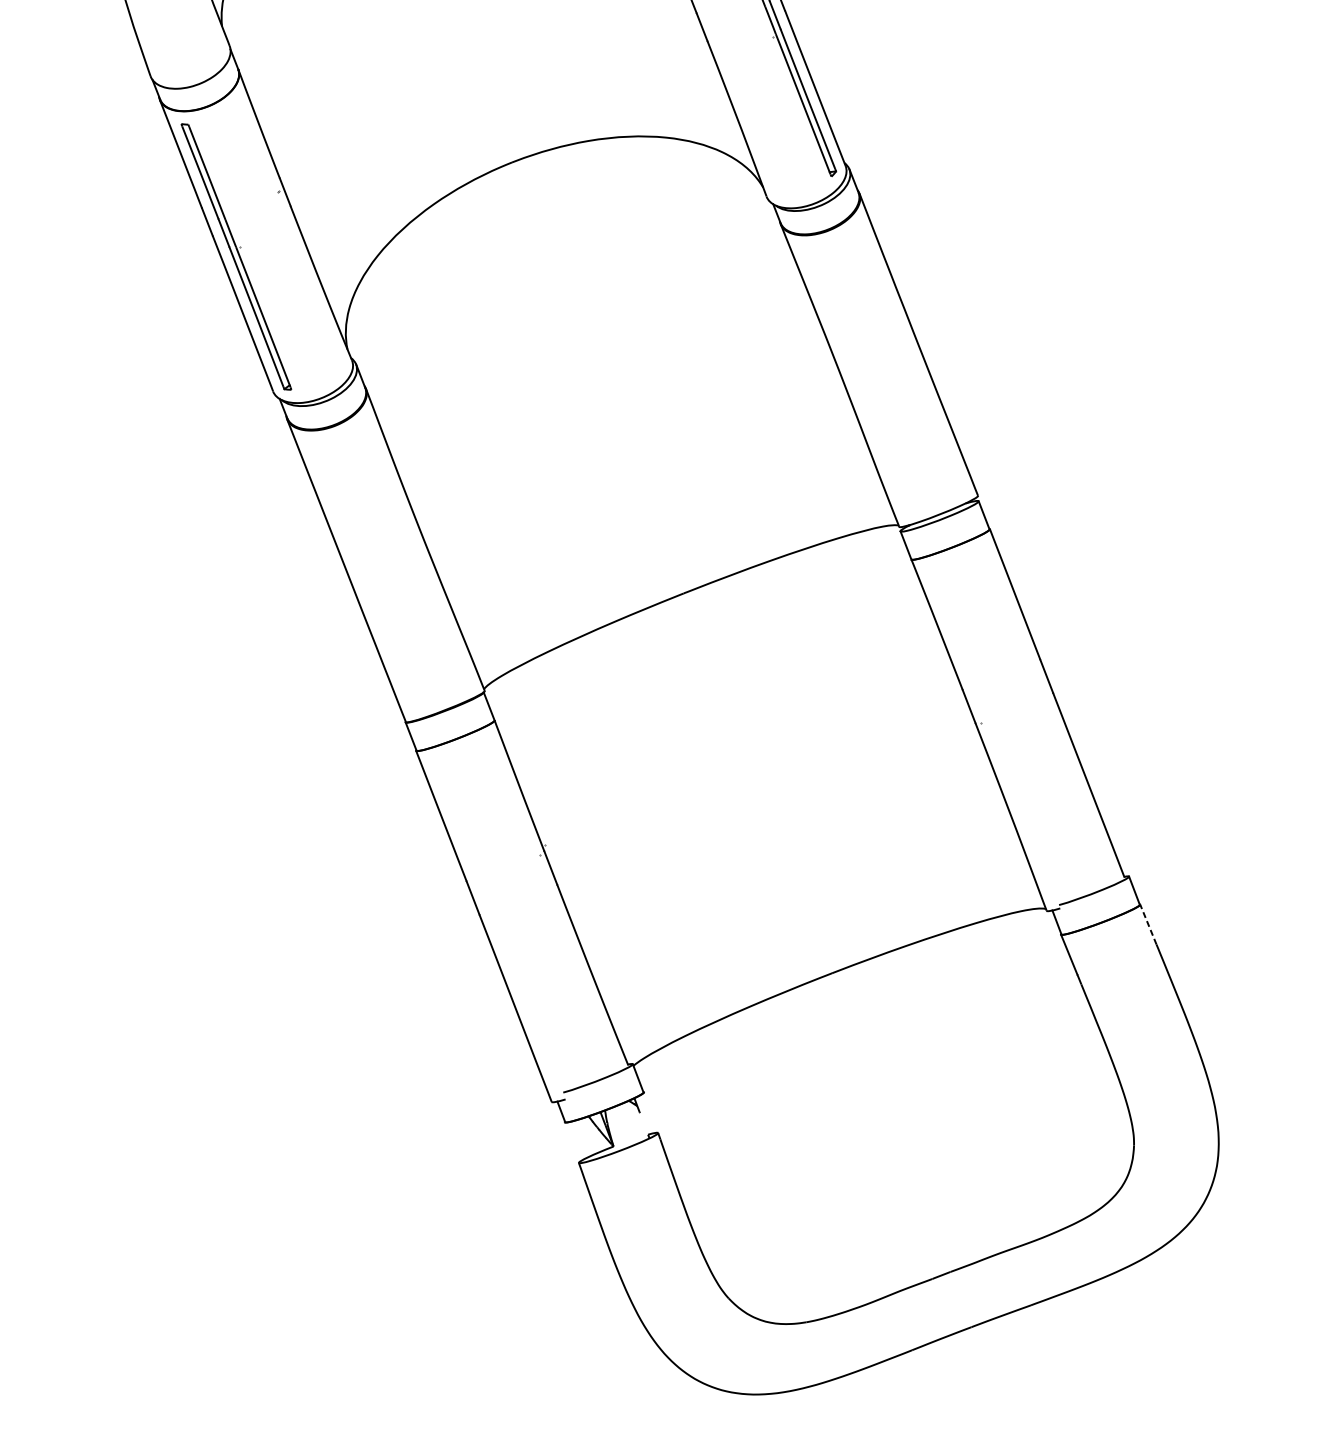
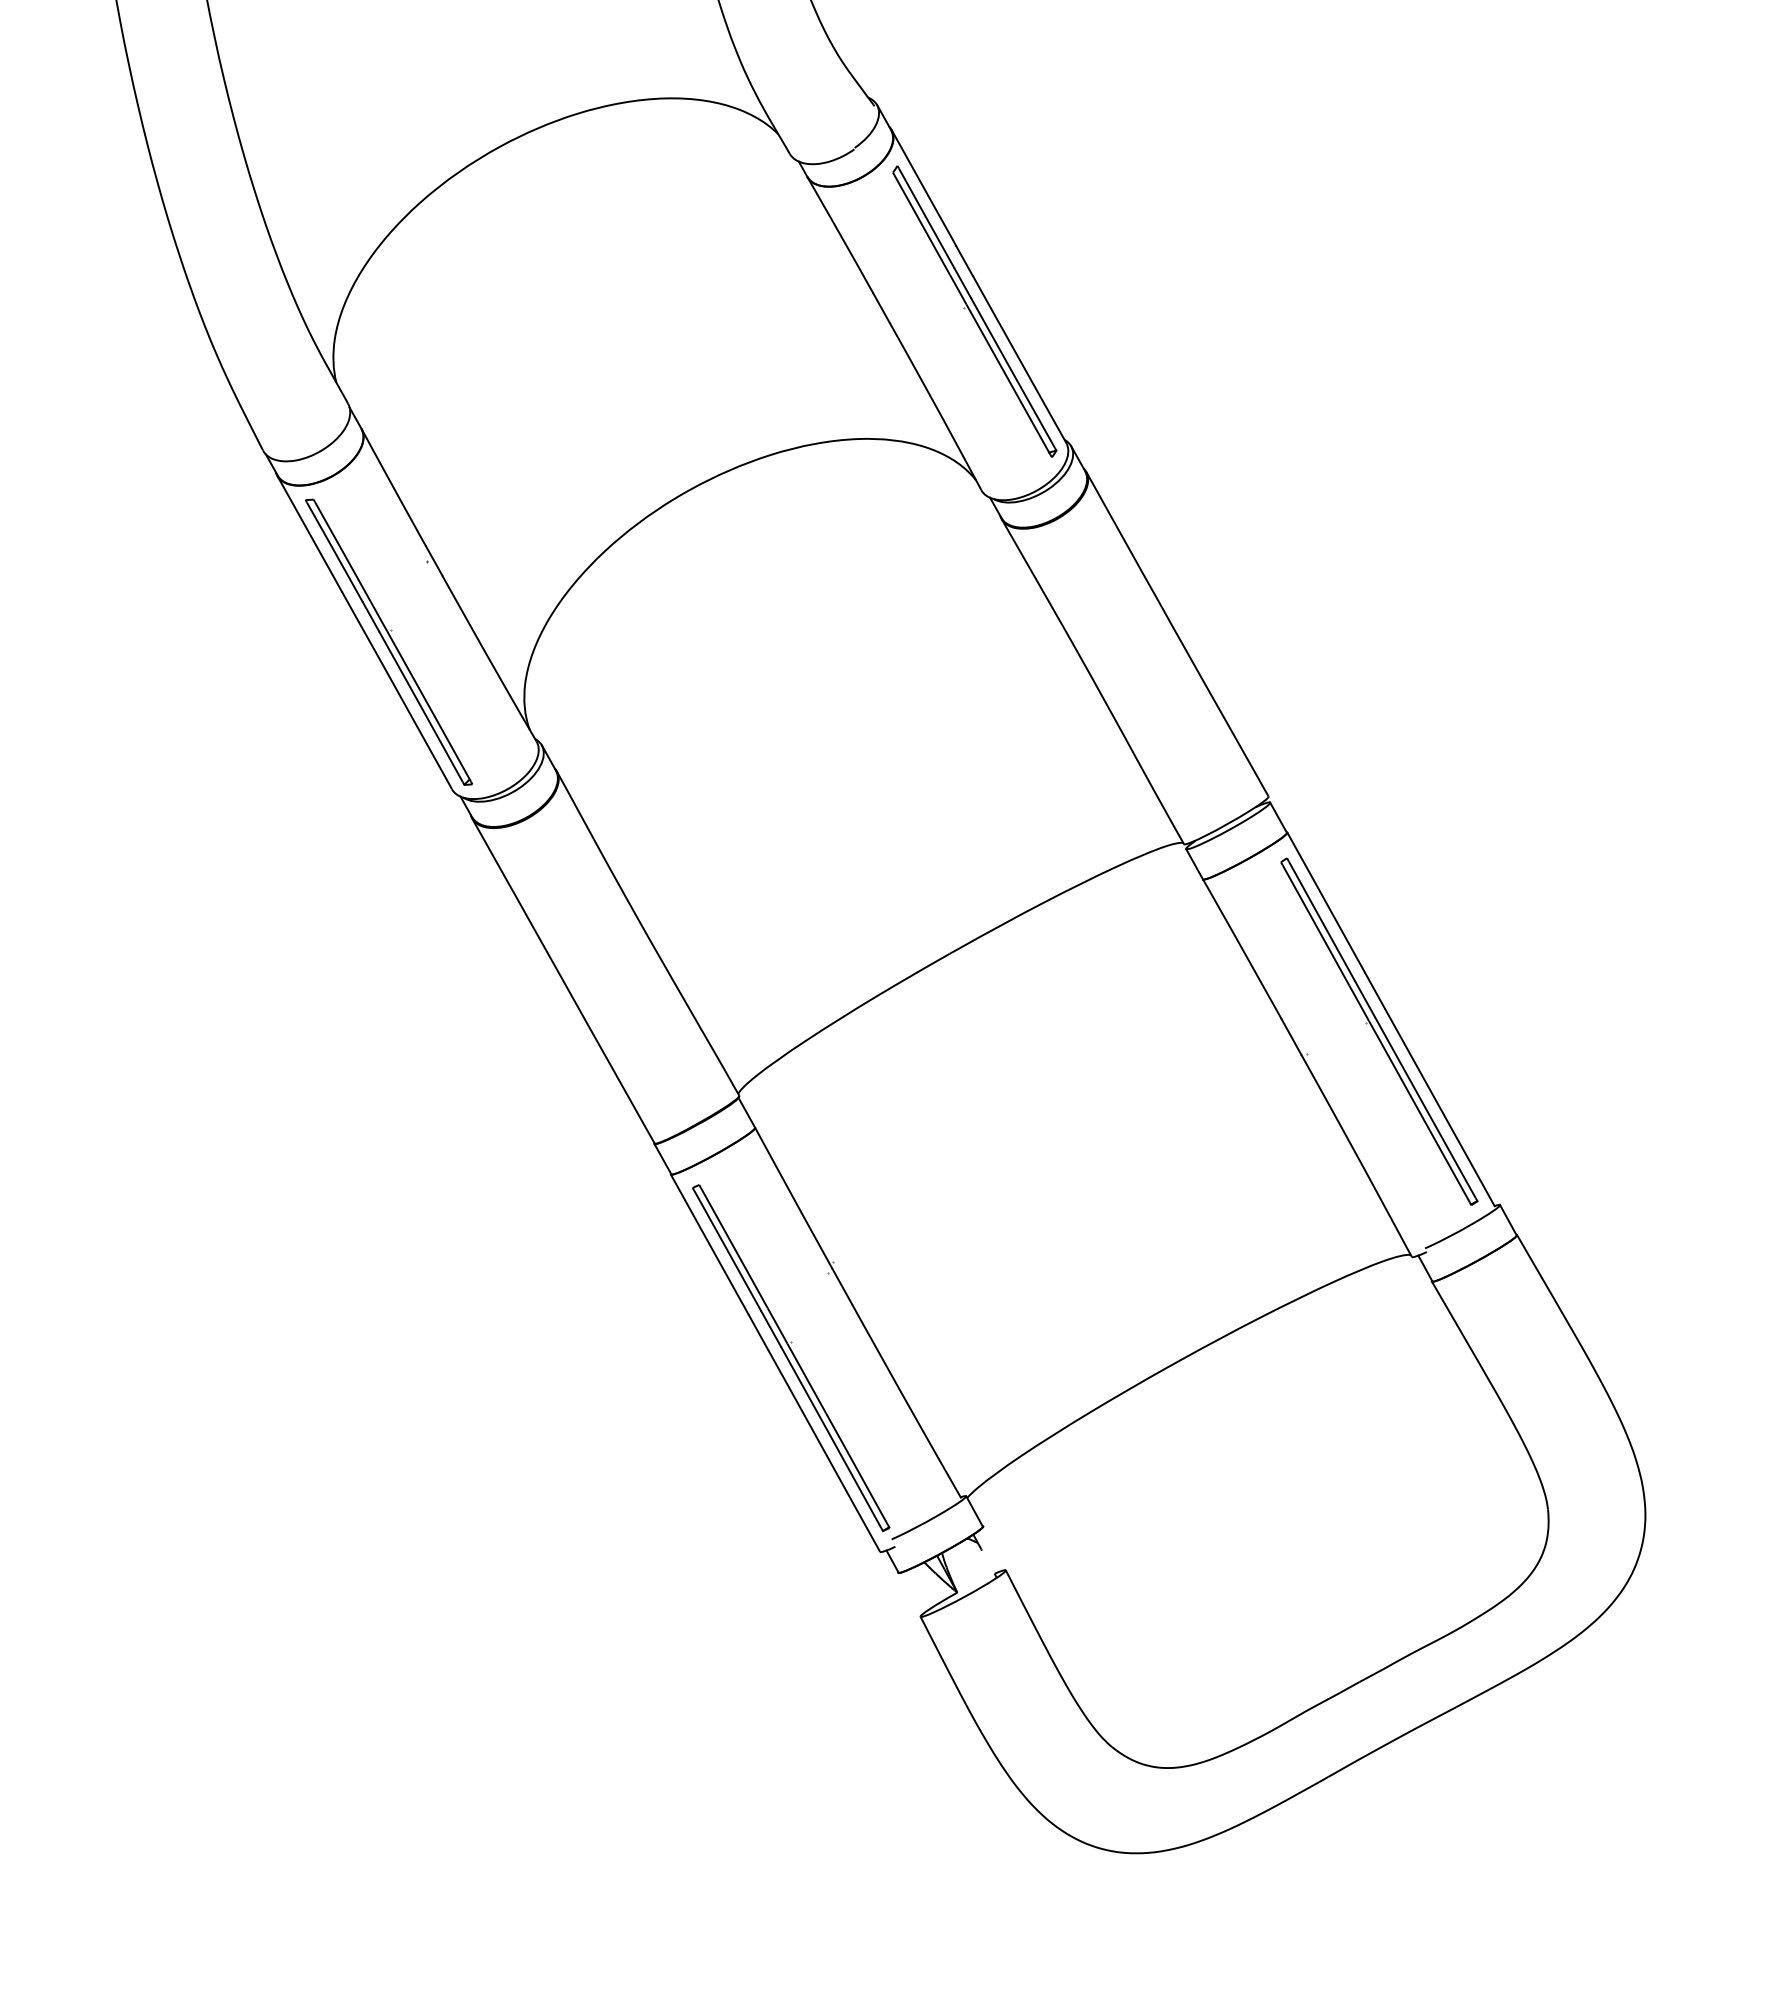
part: (1045, 712) -> (1379, 1031), added
part: (498, 923) -> (791, 1357), added
line: (1148, 924) -> (1529, 1256), dashed -> solid

